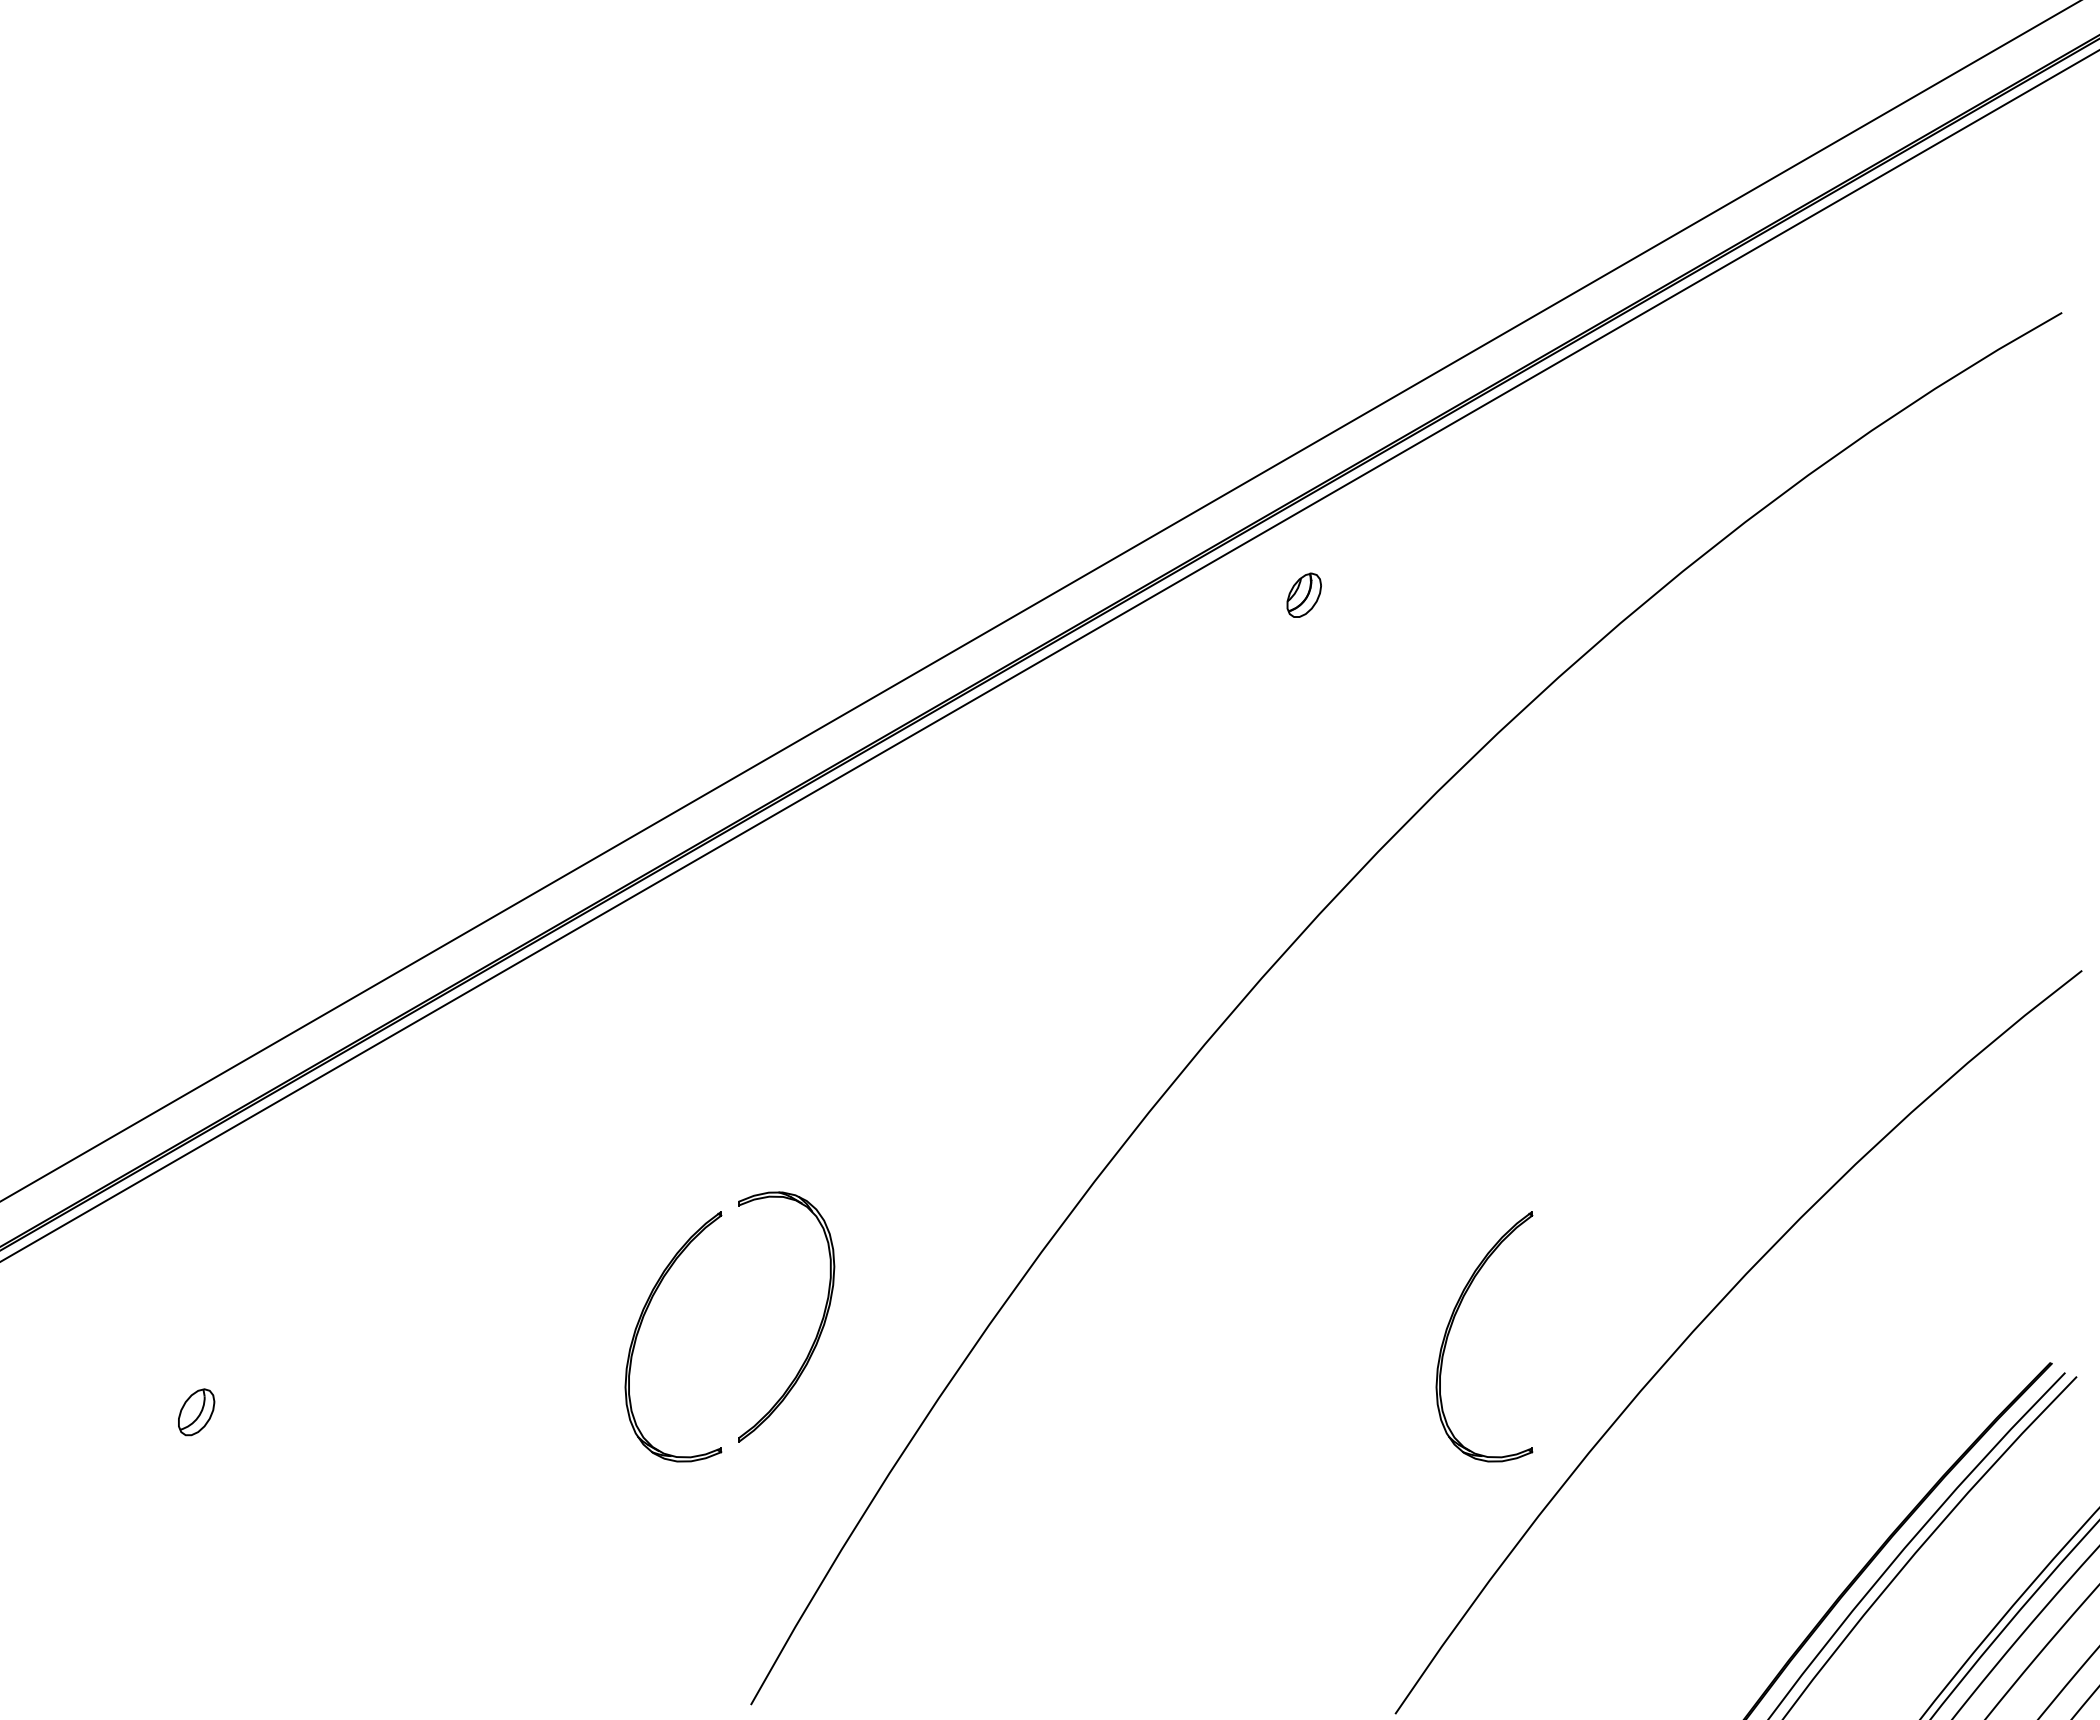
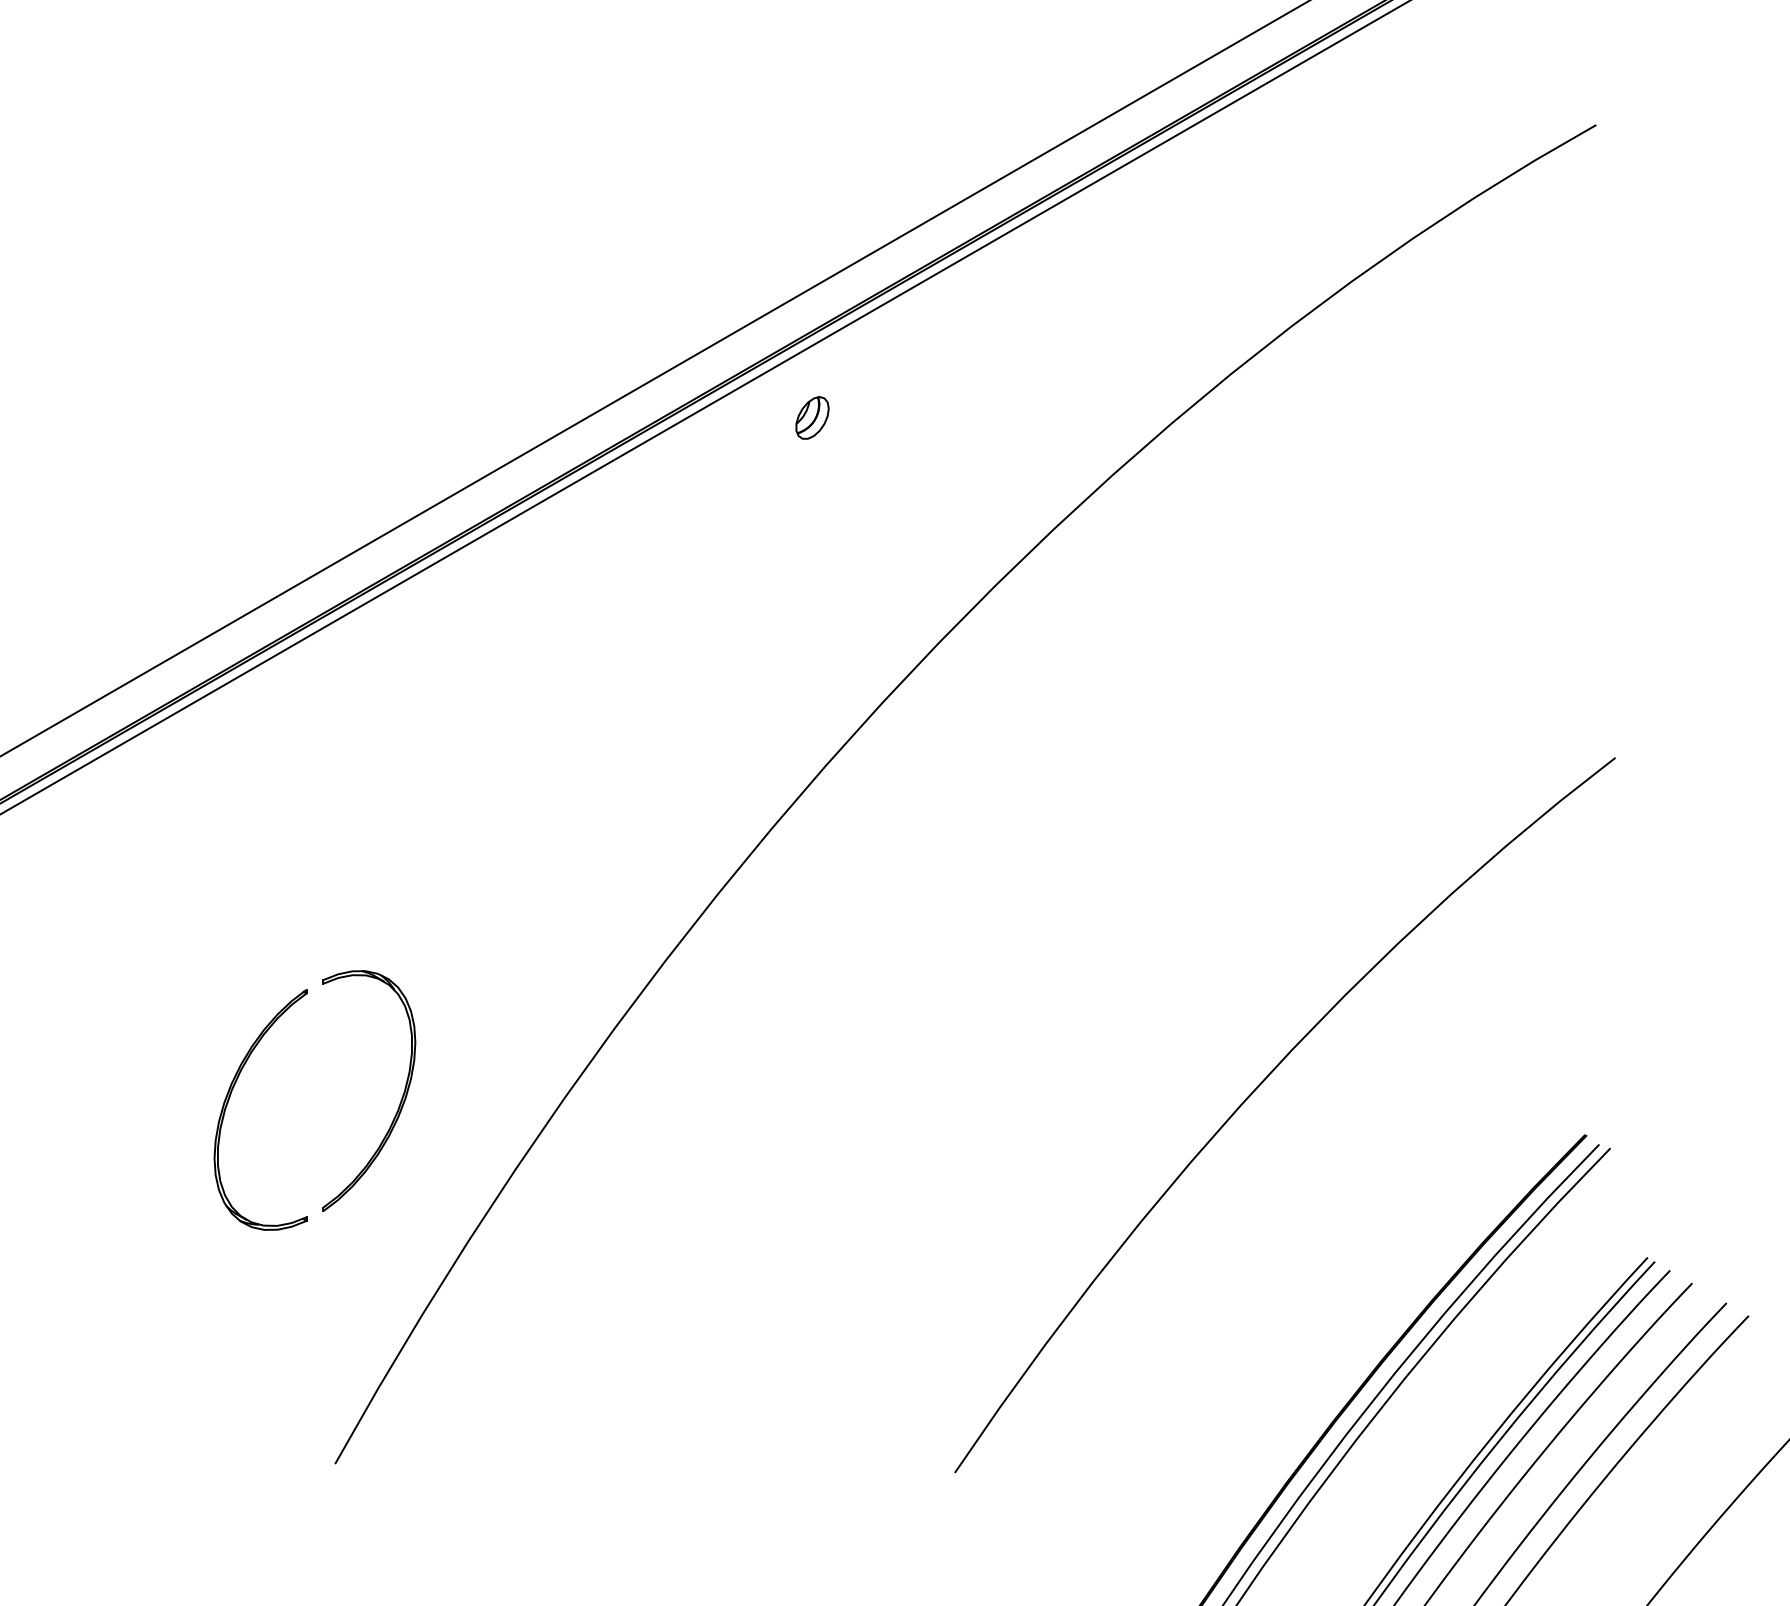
part: (1303, 594) -> (811, 417), moved
part: (1452, 1325) -> (1009, 1099), removed

